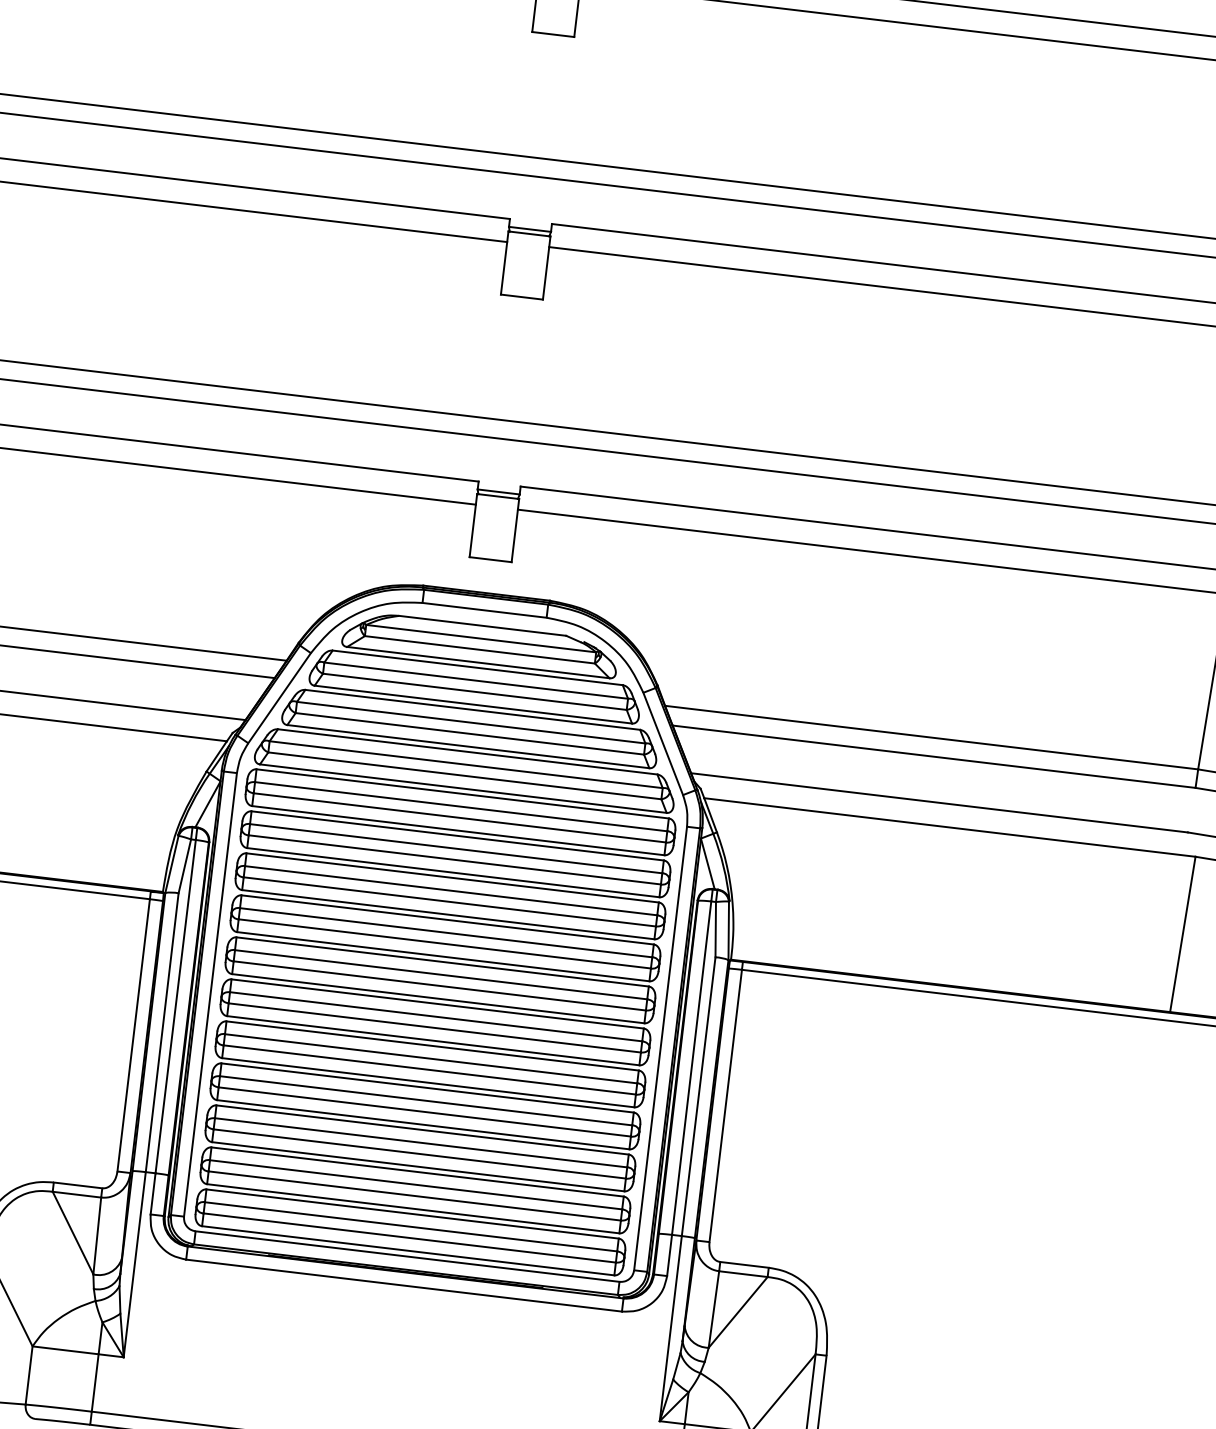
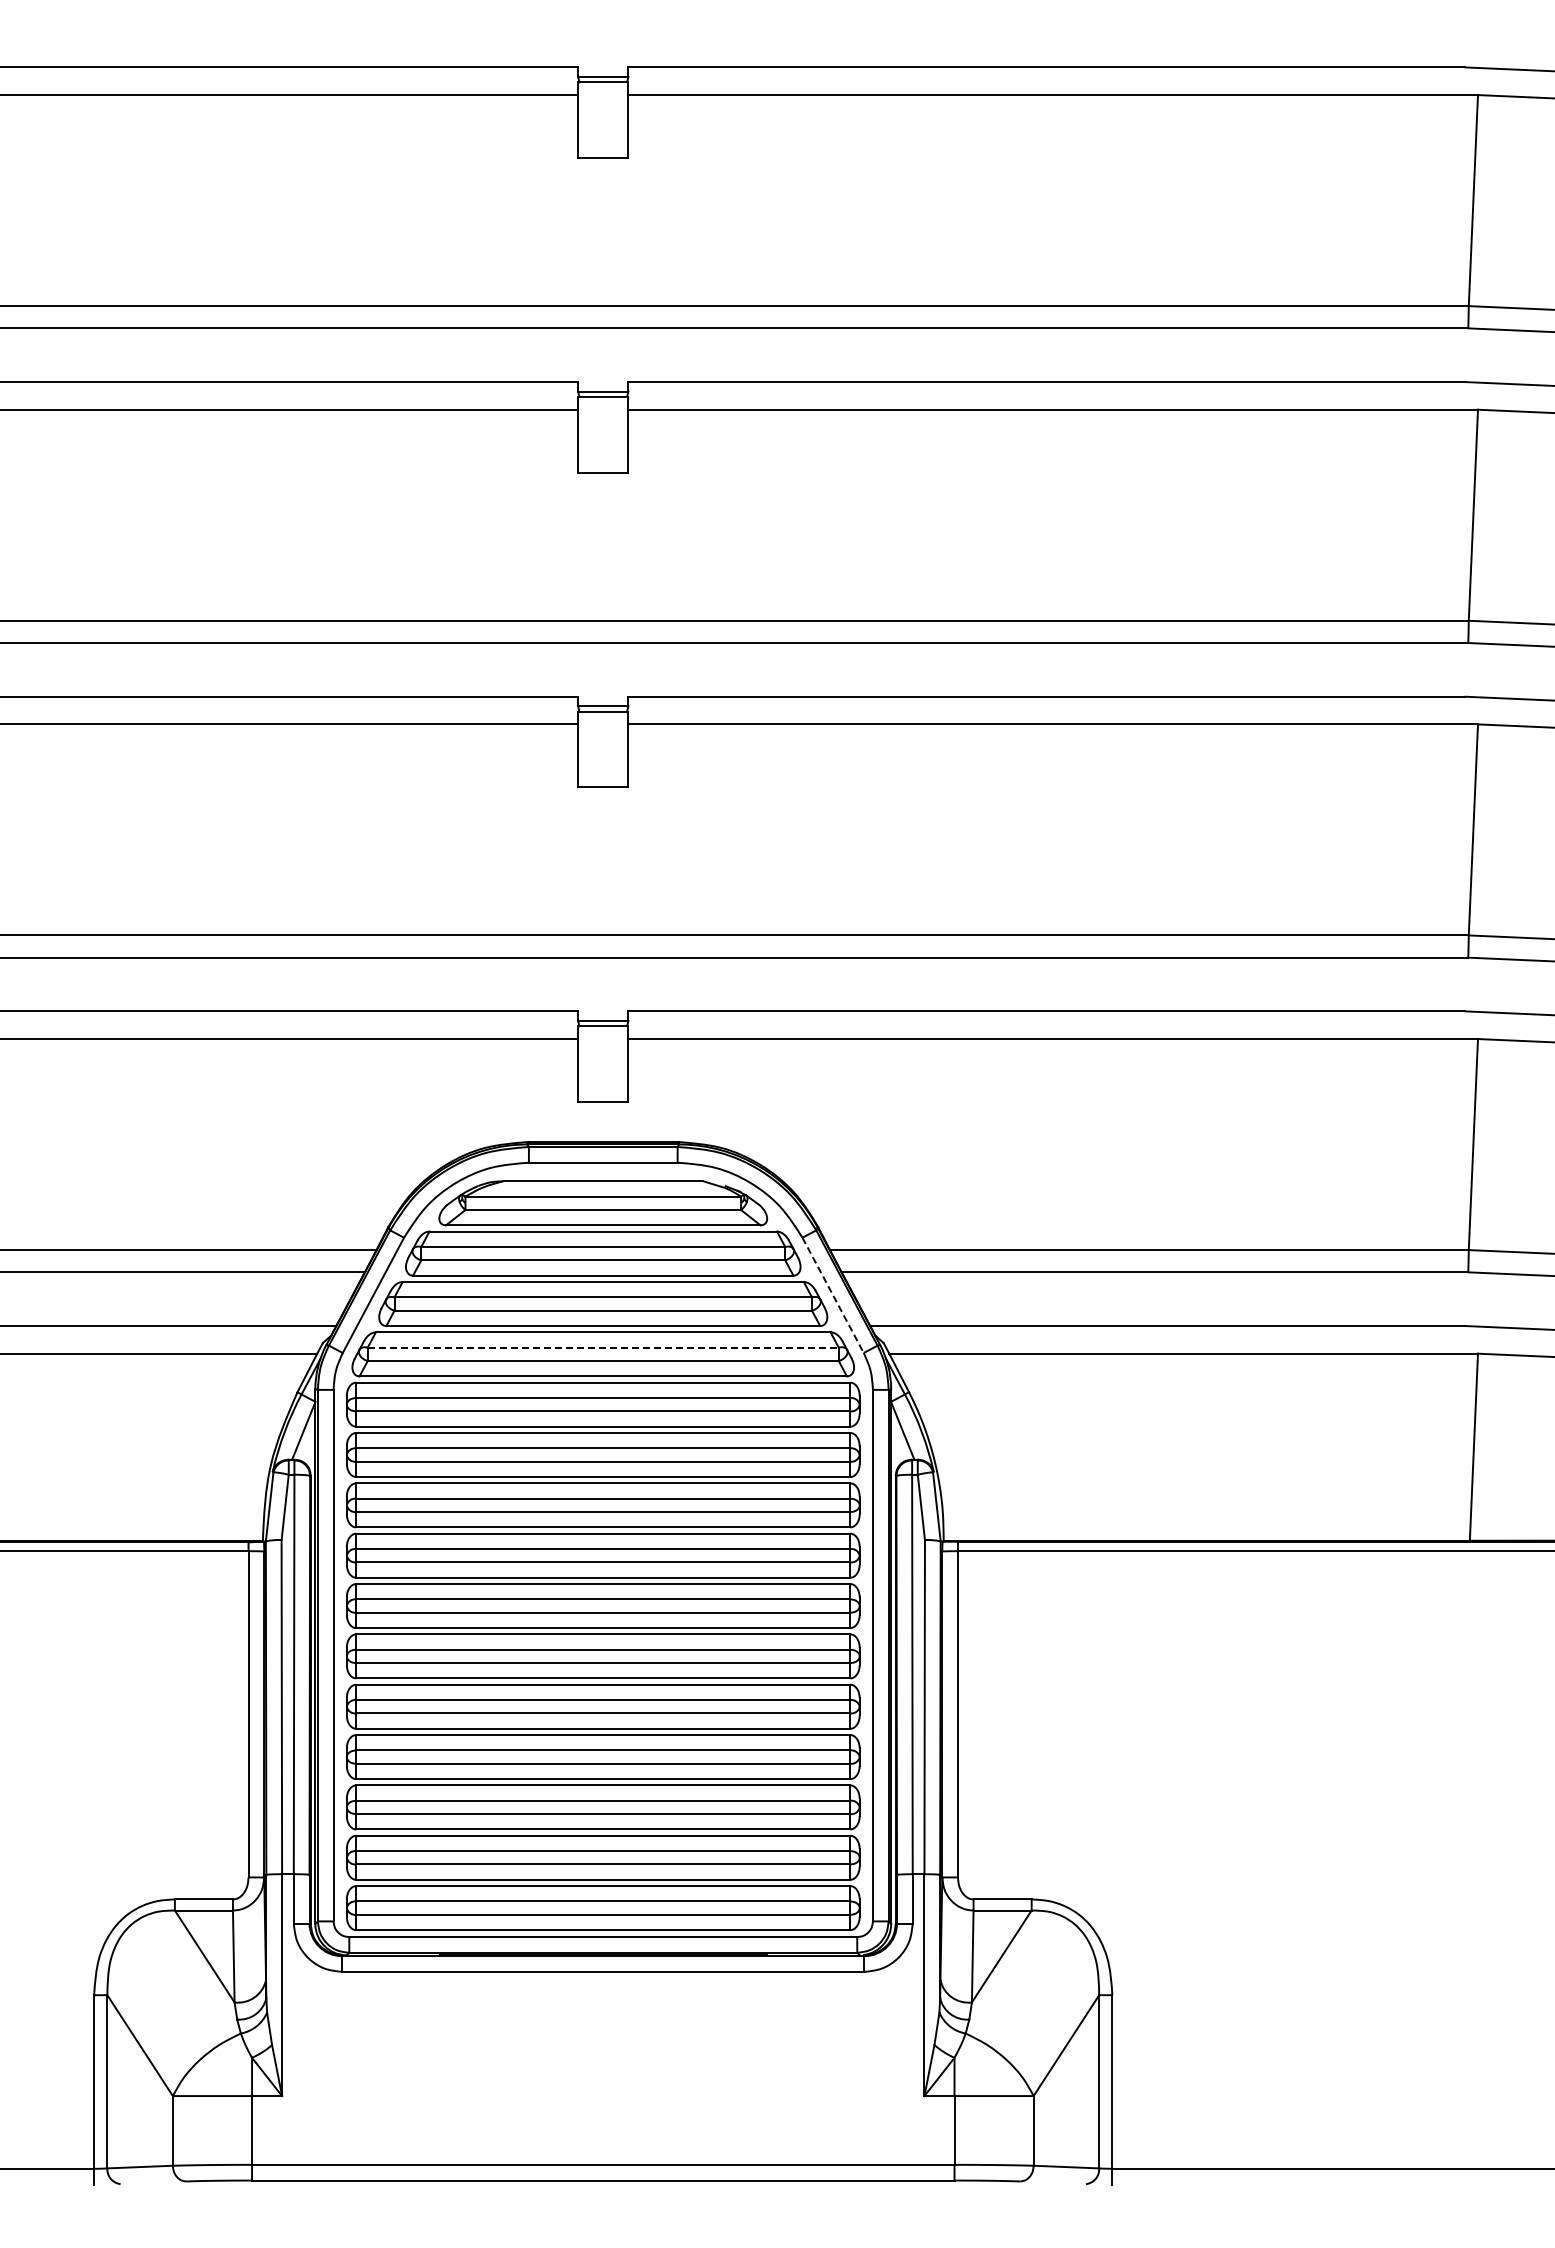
line: (663, 744) -> (833, 1295), solid -> dashed
line: (466, 764) -> (603, 1347), solid -> dashed

